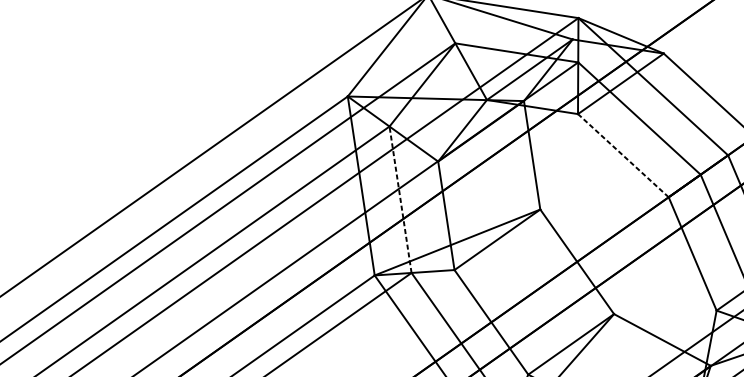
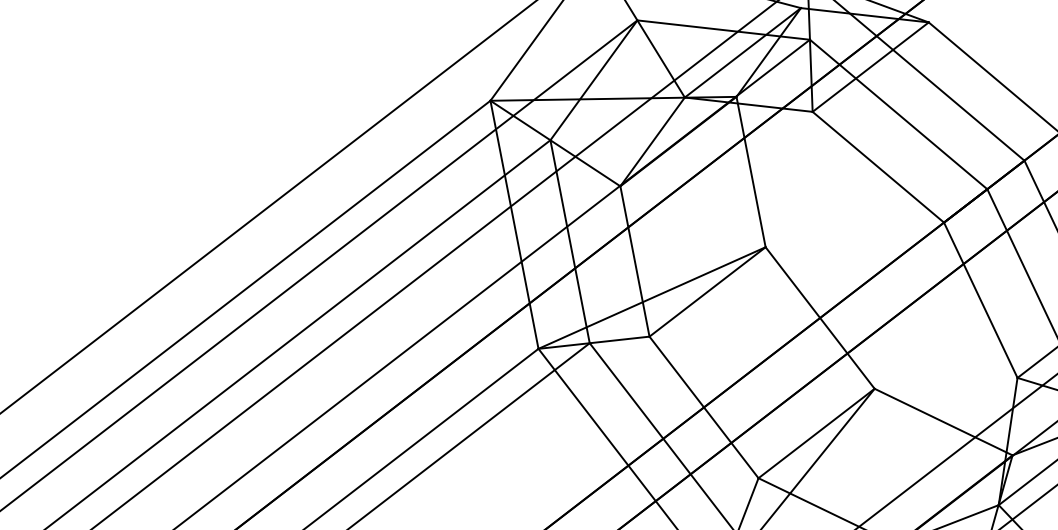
line: (623, 155) -> (878, 167), dashed -> solid
line: (400, 199) -> (569, 241), dashed -> solid

